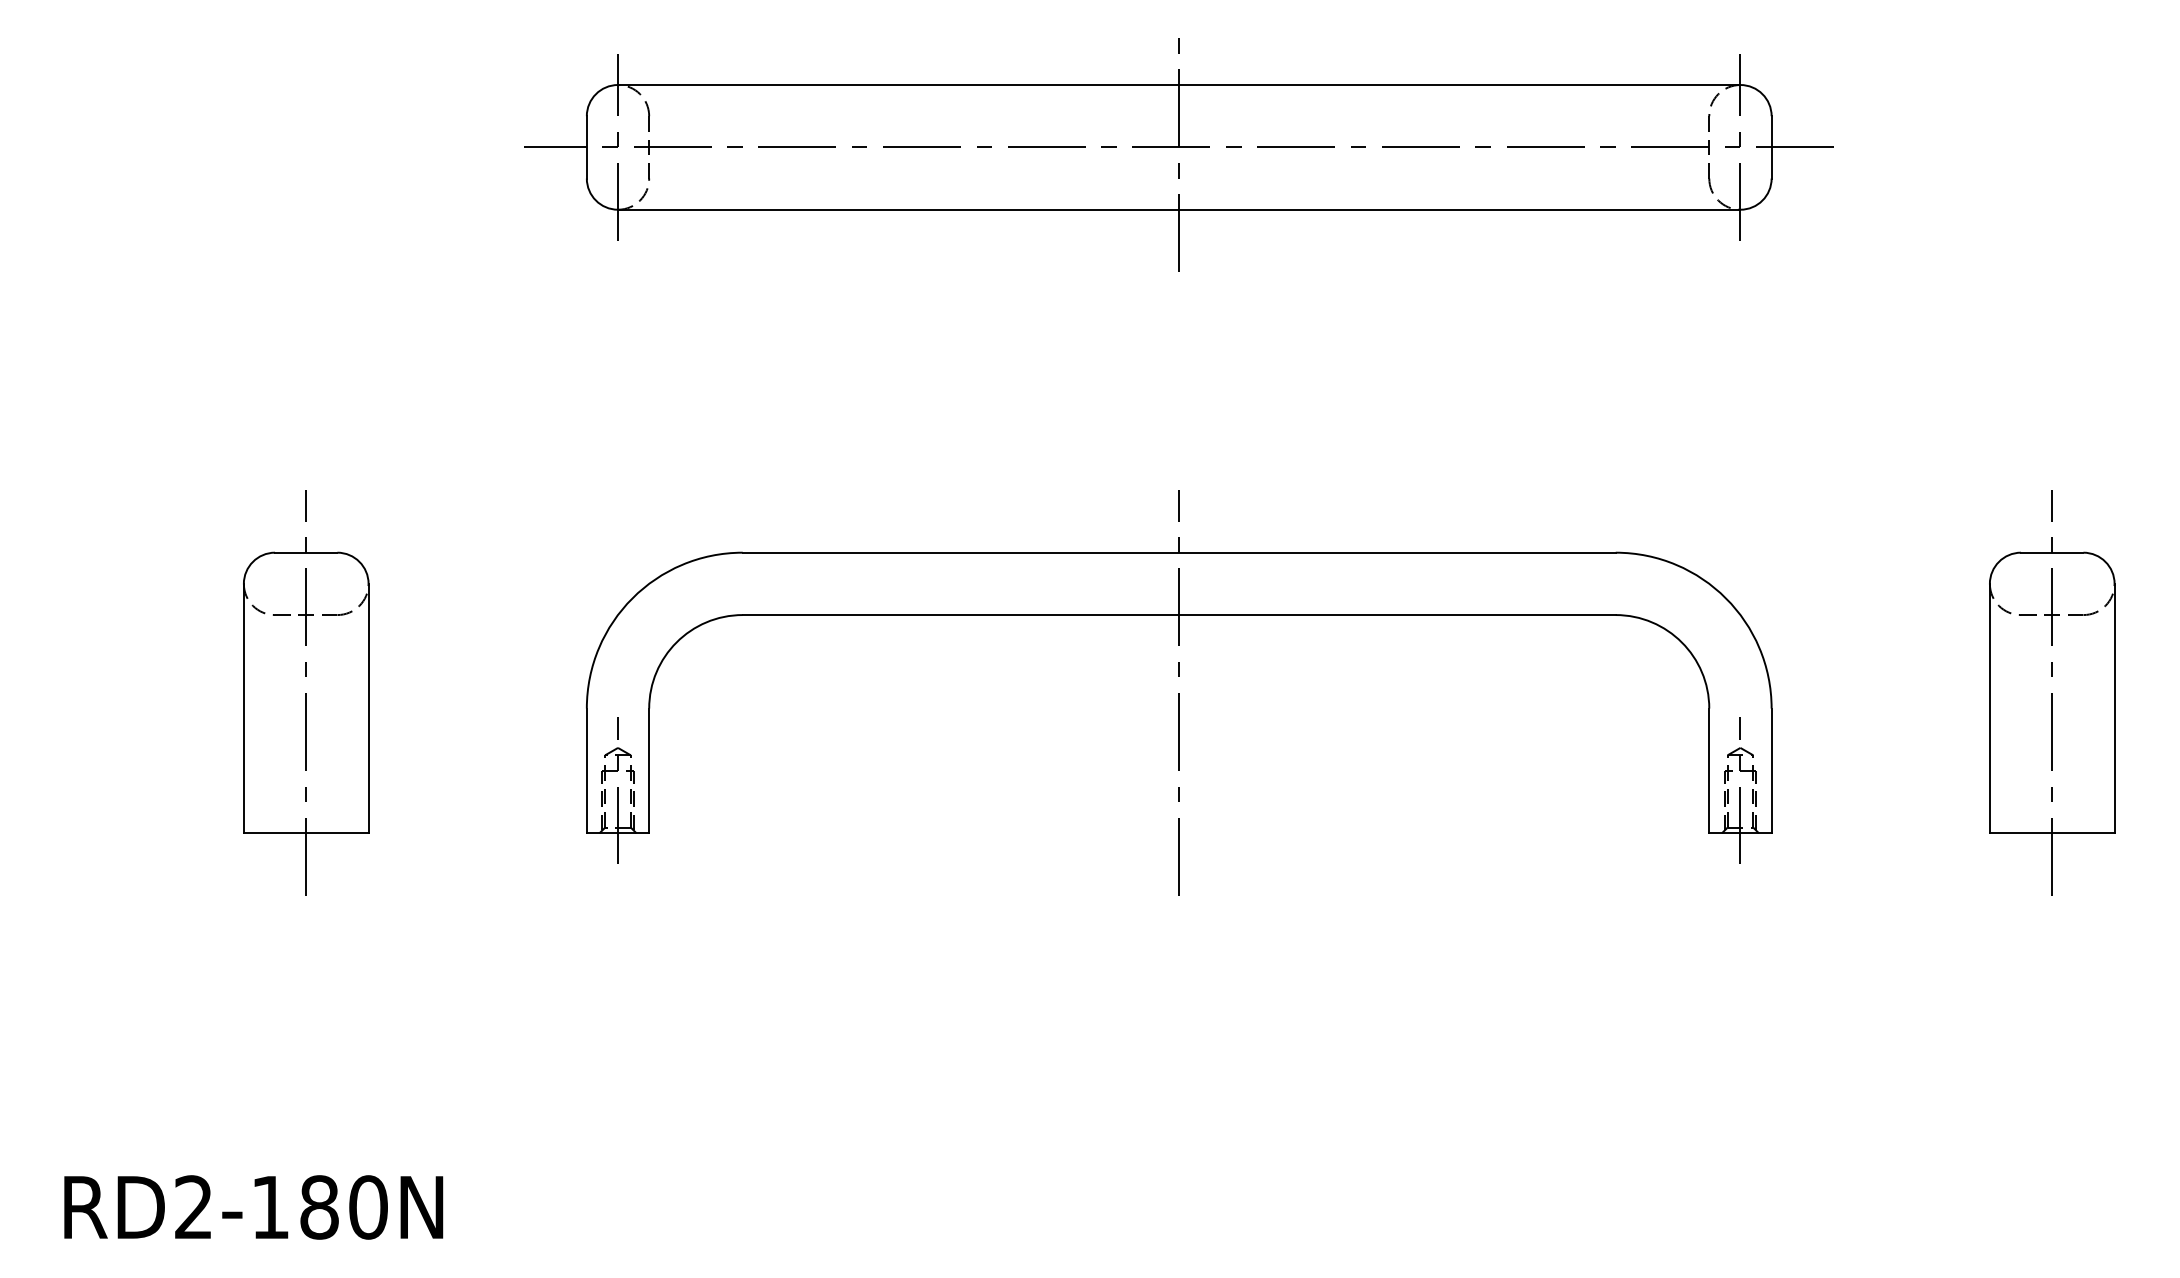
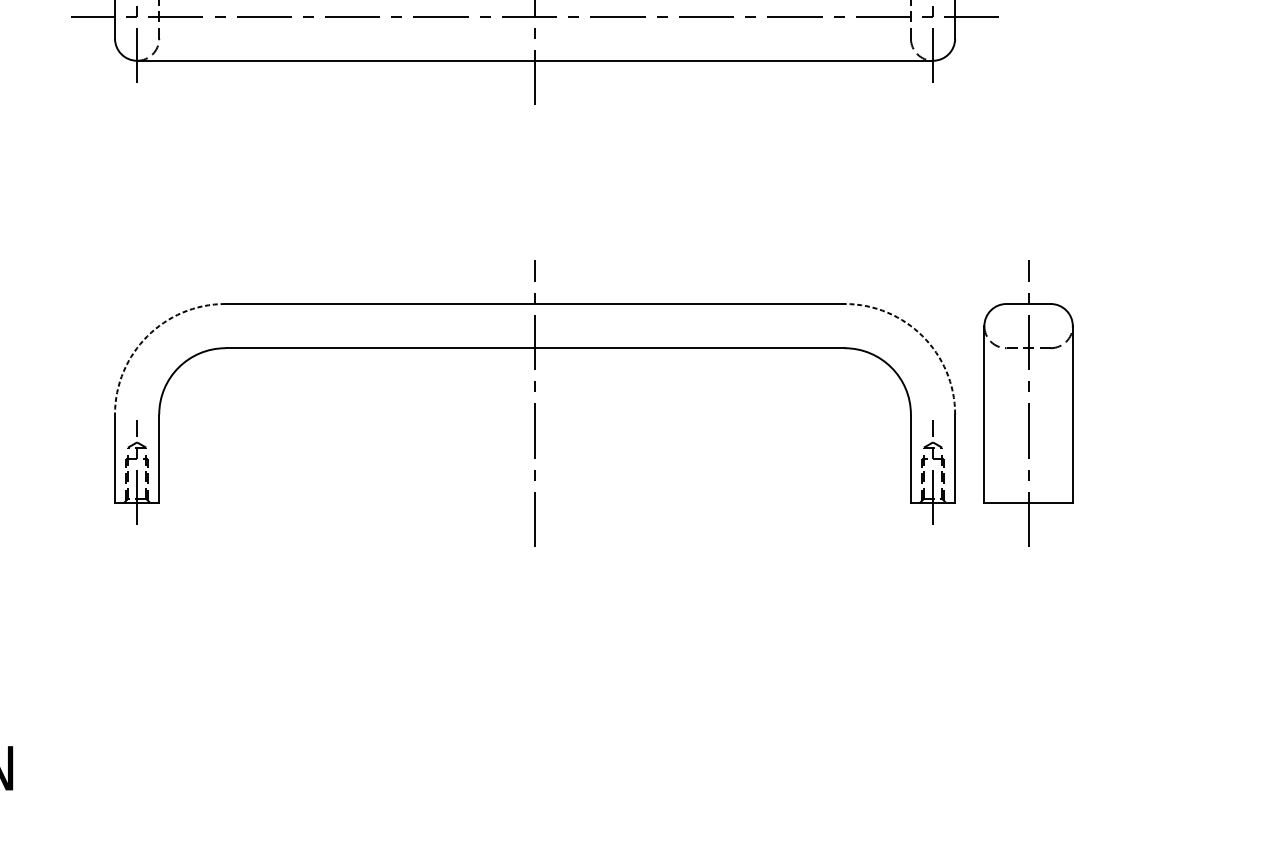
arc: (632, 598) -> (147, 336), solid -> dashed
arc: (1725, 598) -> (922, 336), solid -> dashed
part: (2052, 692) -> (1028, 403), moved

